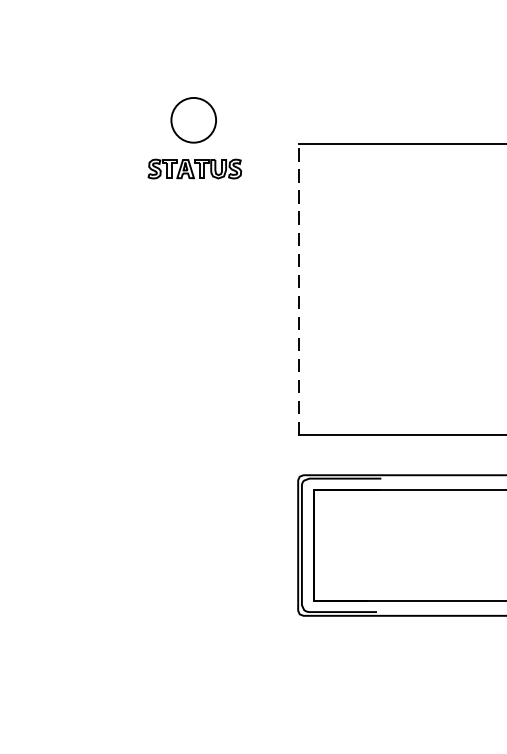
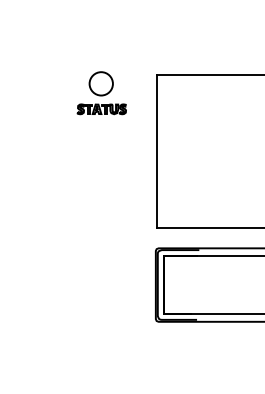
part: (194, 138) -> (101, 93), moved
line: (299, 288) -> (156, 150), dashed -> solid

